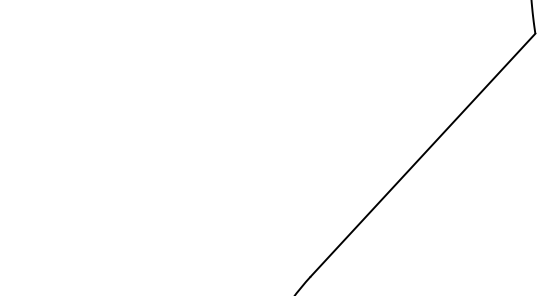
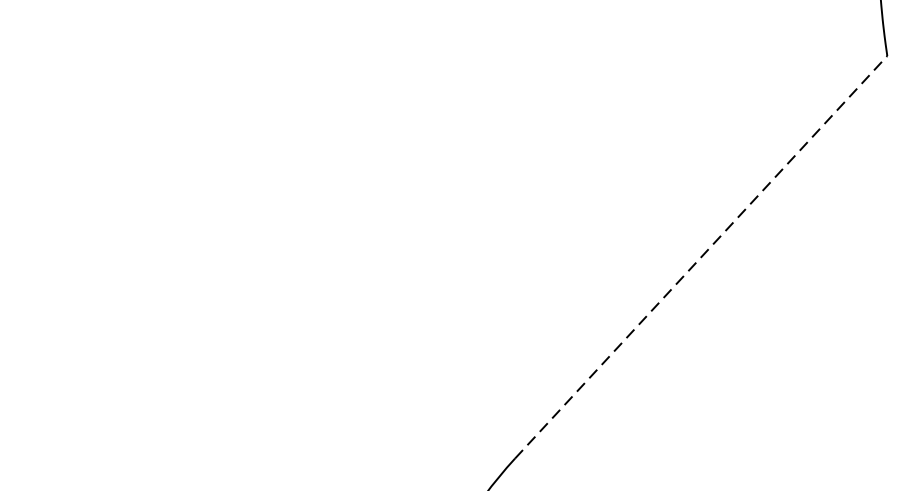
line: (423, 154) -> (701, 256), solid -> dashed

